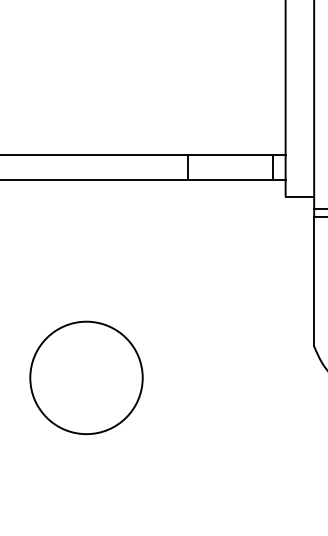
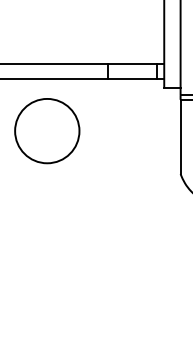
circle: (86, 378) -> (47, 131), moved

